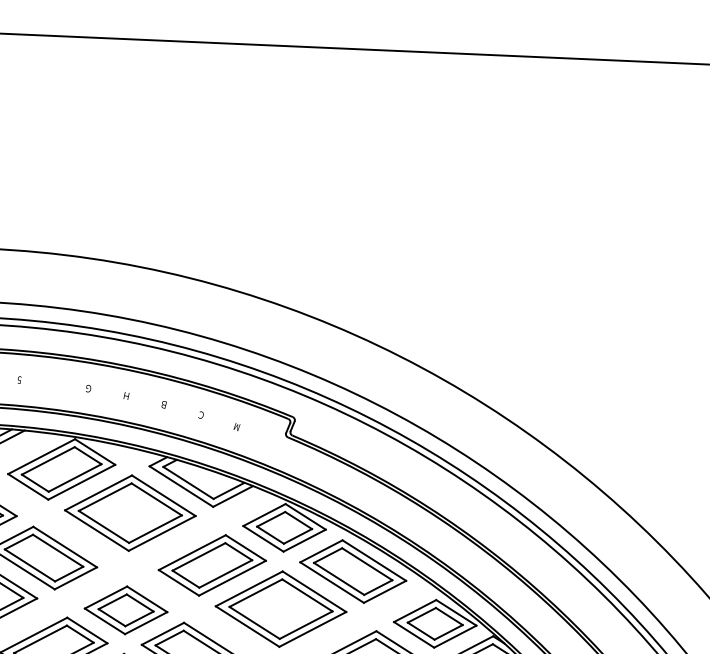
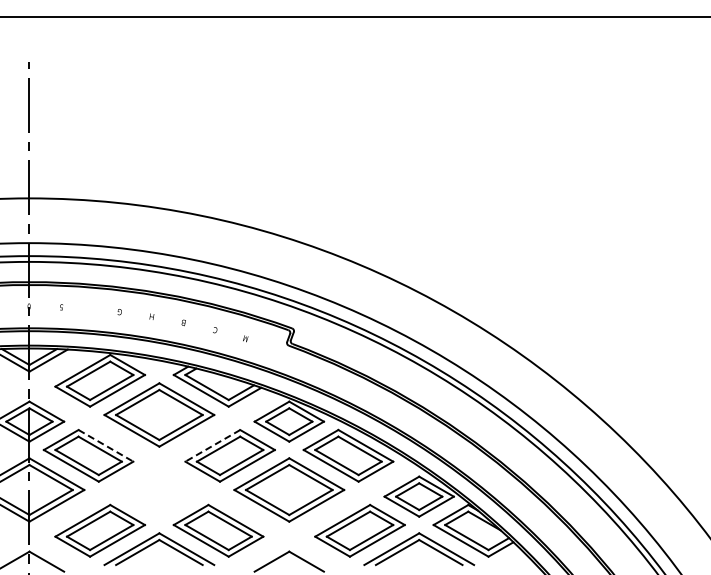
line: (64, 546) -> (105, 445), solid -> dashed
line: (191, 552) -> (212, 445), solid -> dashed
part: (126, 610) -> (159, 496), removed

